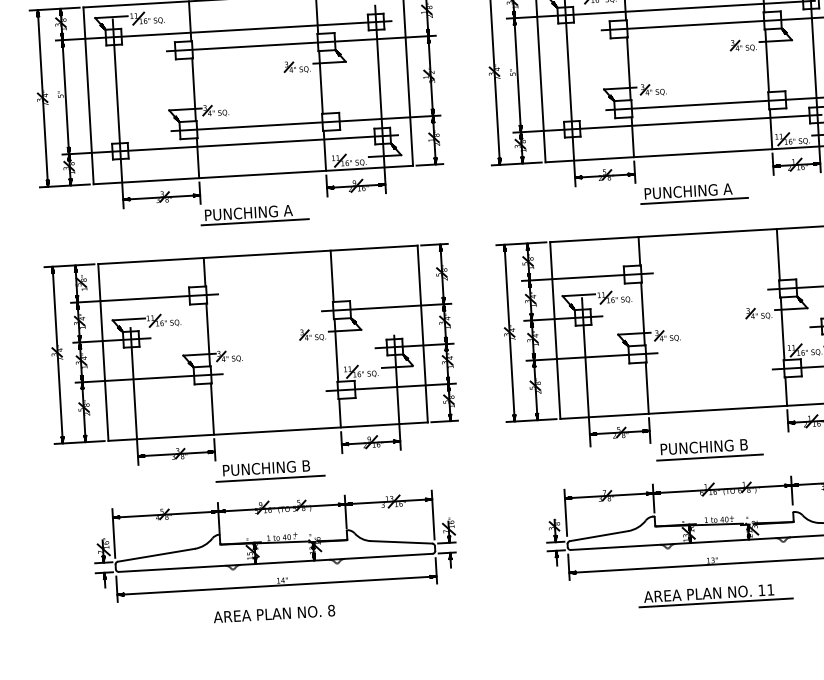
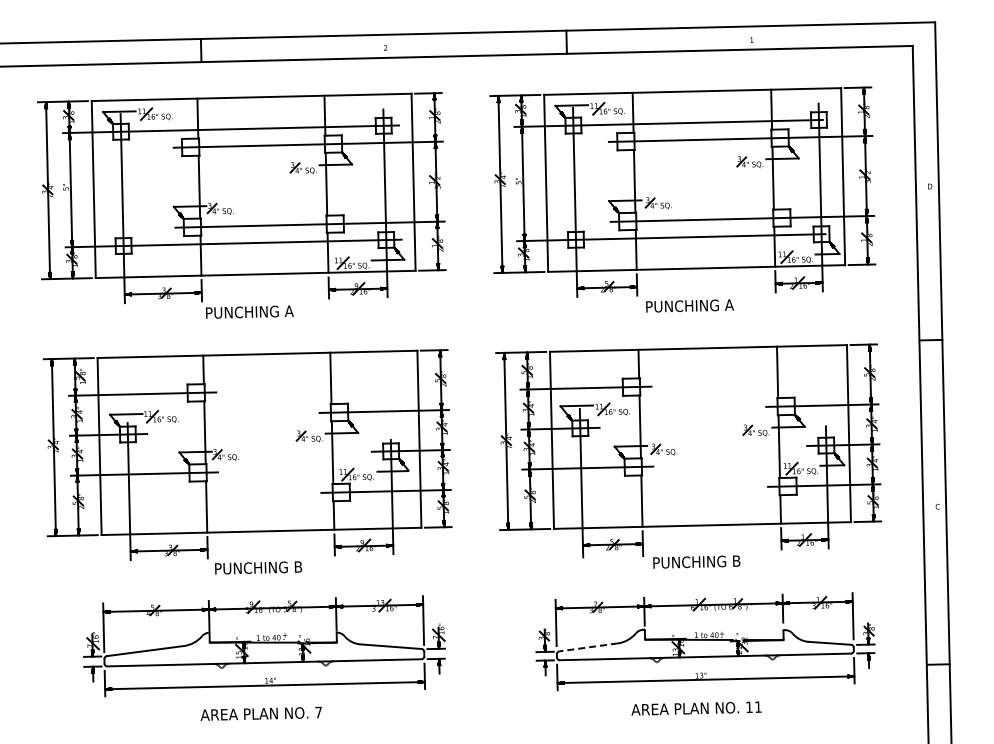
line: (694, 200) -> (695, 315), removed
line: (254, 222) -> (255, 321), removed
line: (710, 457) -> (702, 572), removed
line: (270, 478) -> (262, 578), removed
line: (598, 536) -> (588, 647), solid -> dashed
line: (715, 602) -> (702, 717), removed
text: (331, 610) -> (318, 712), 8 -> 7

